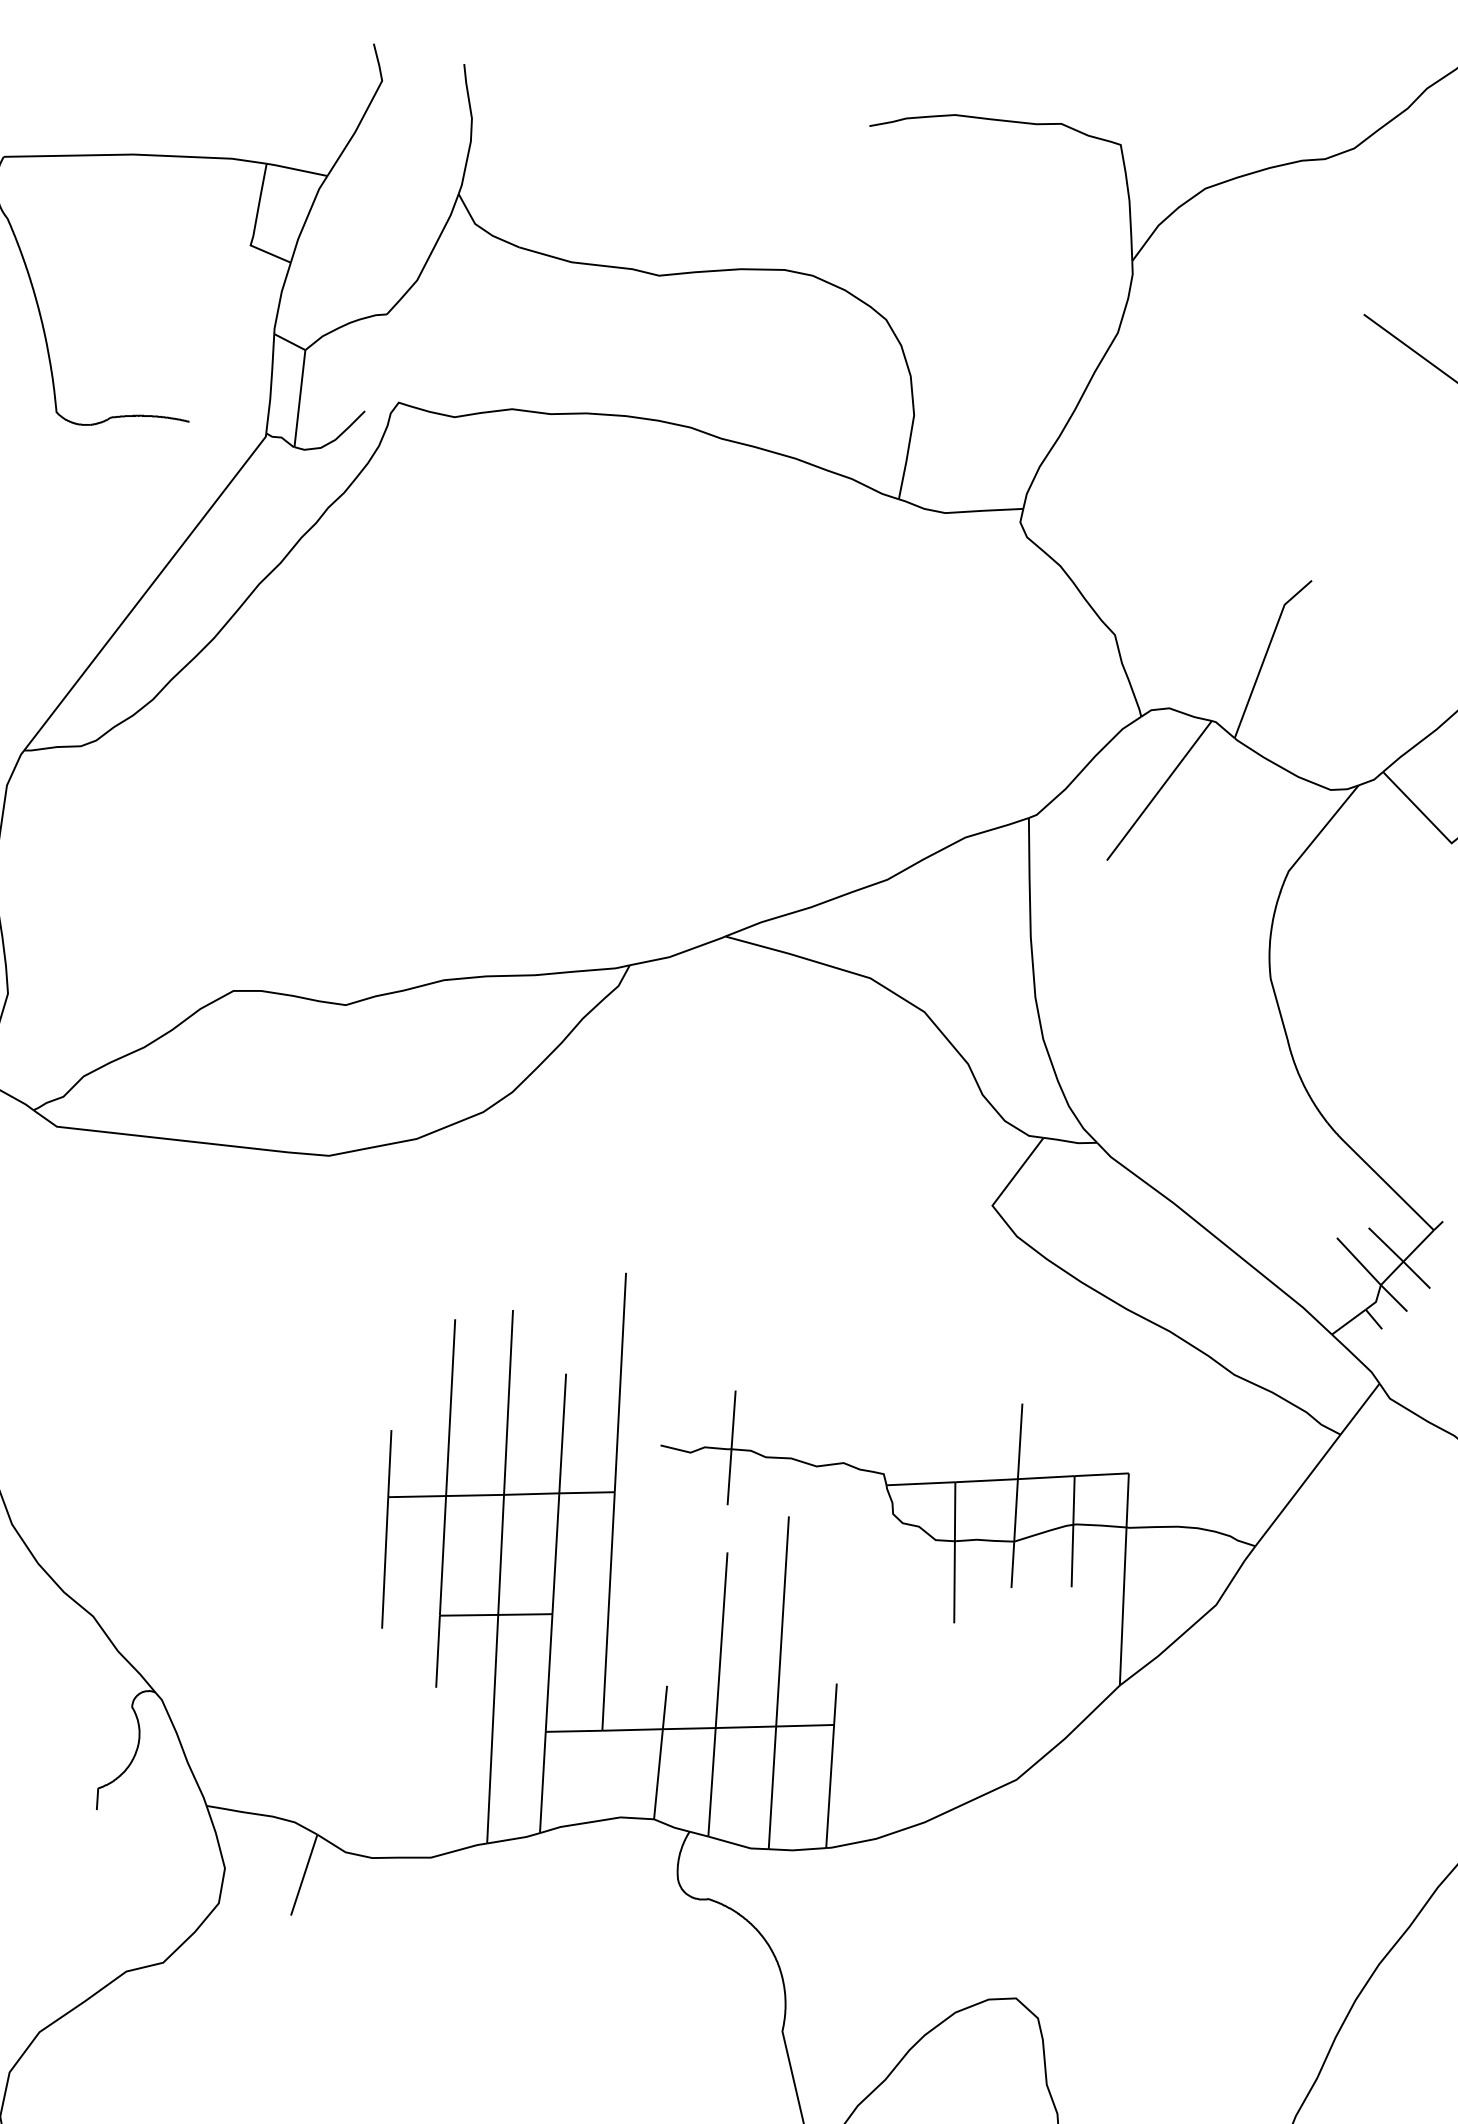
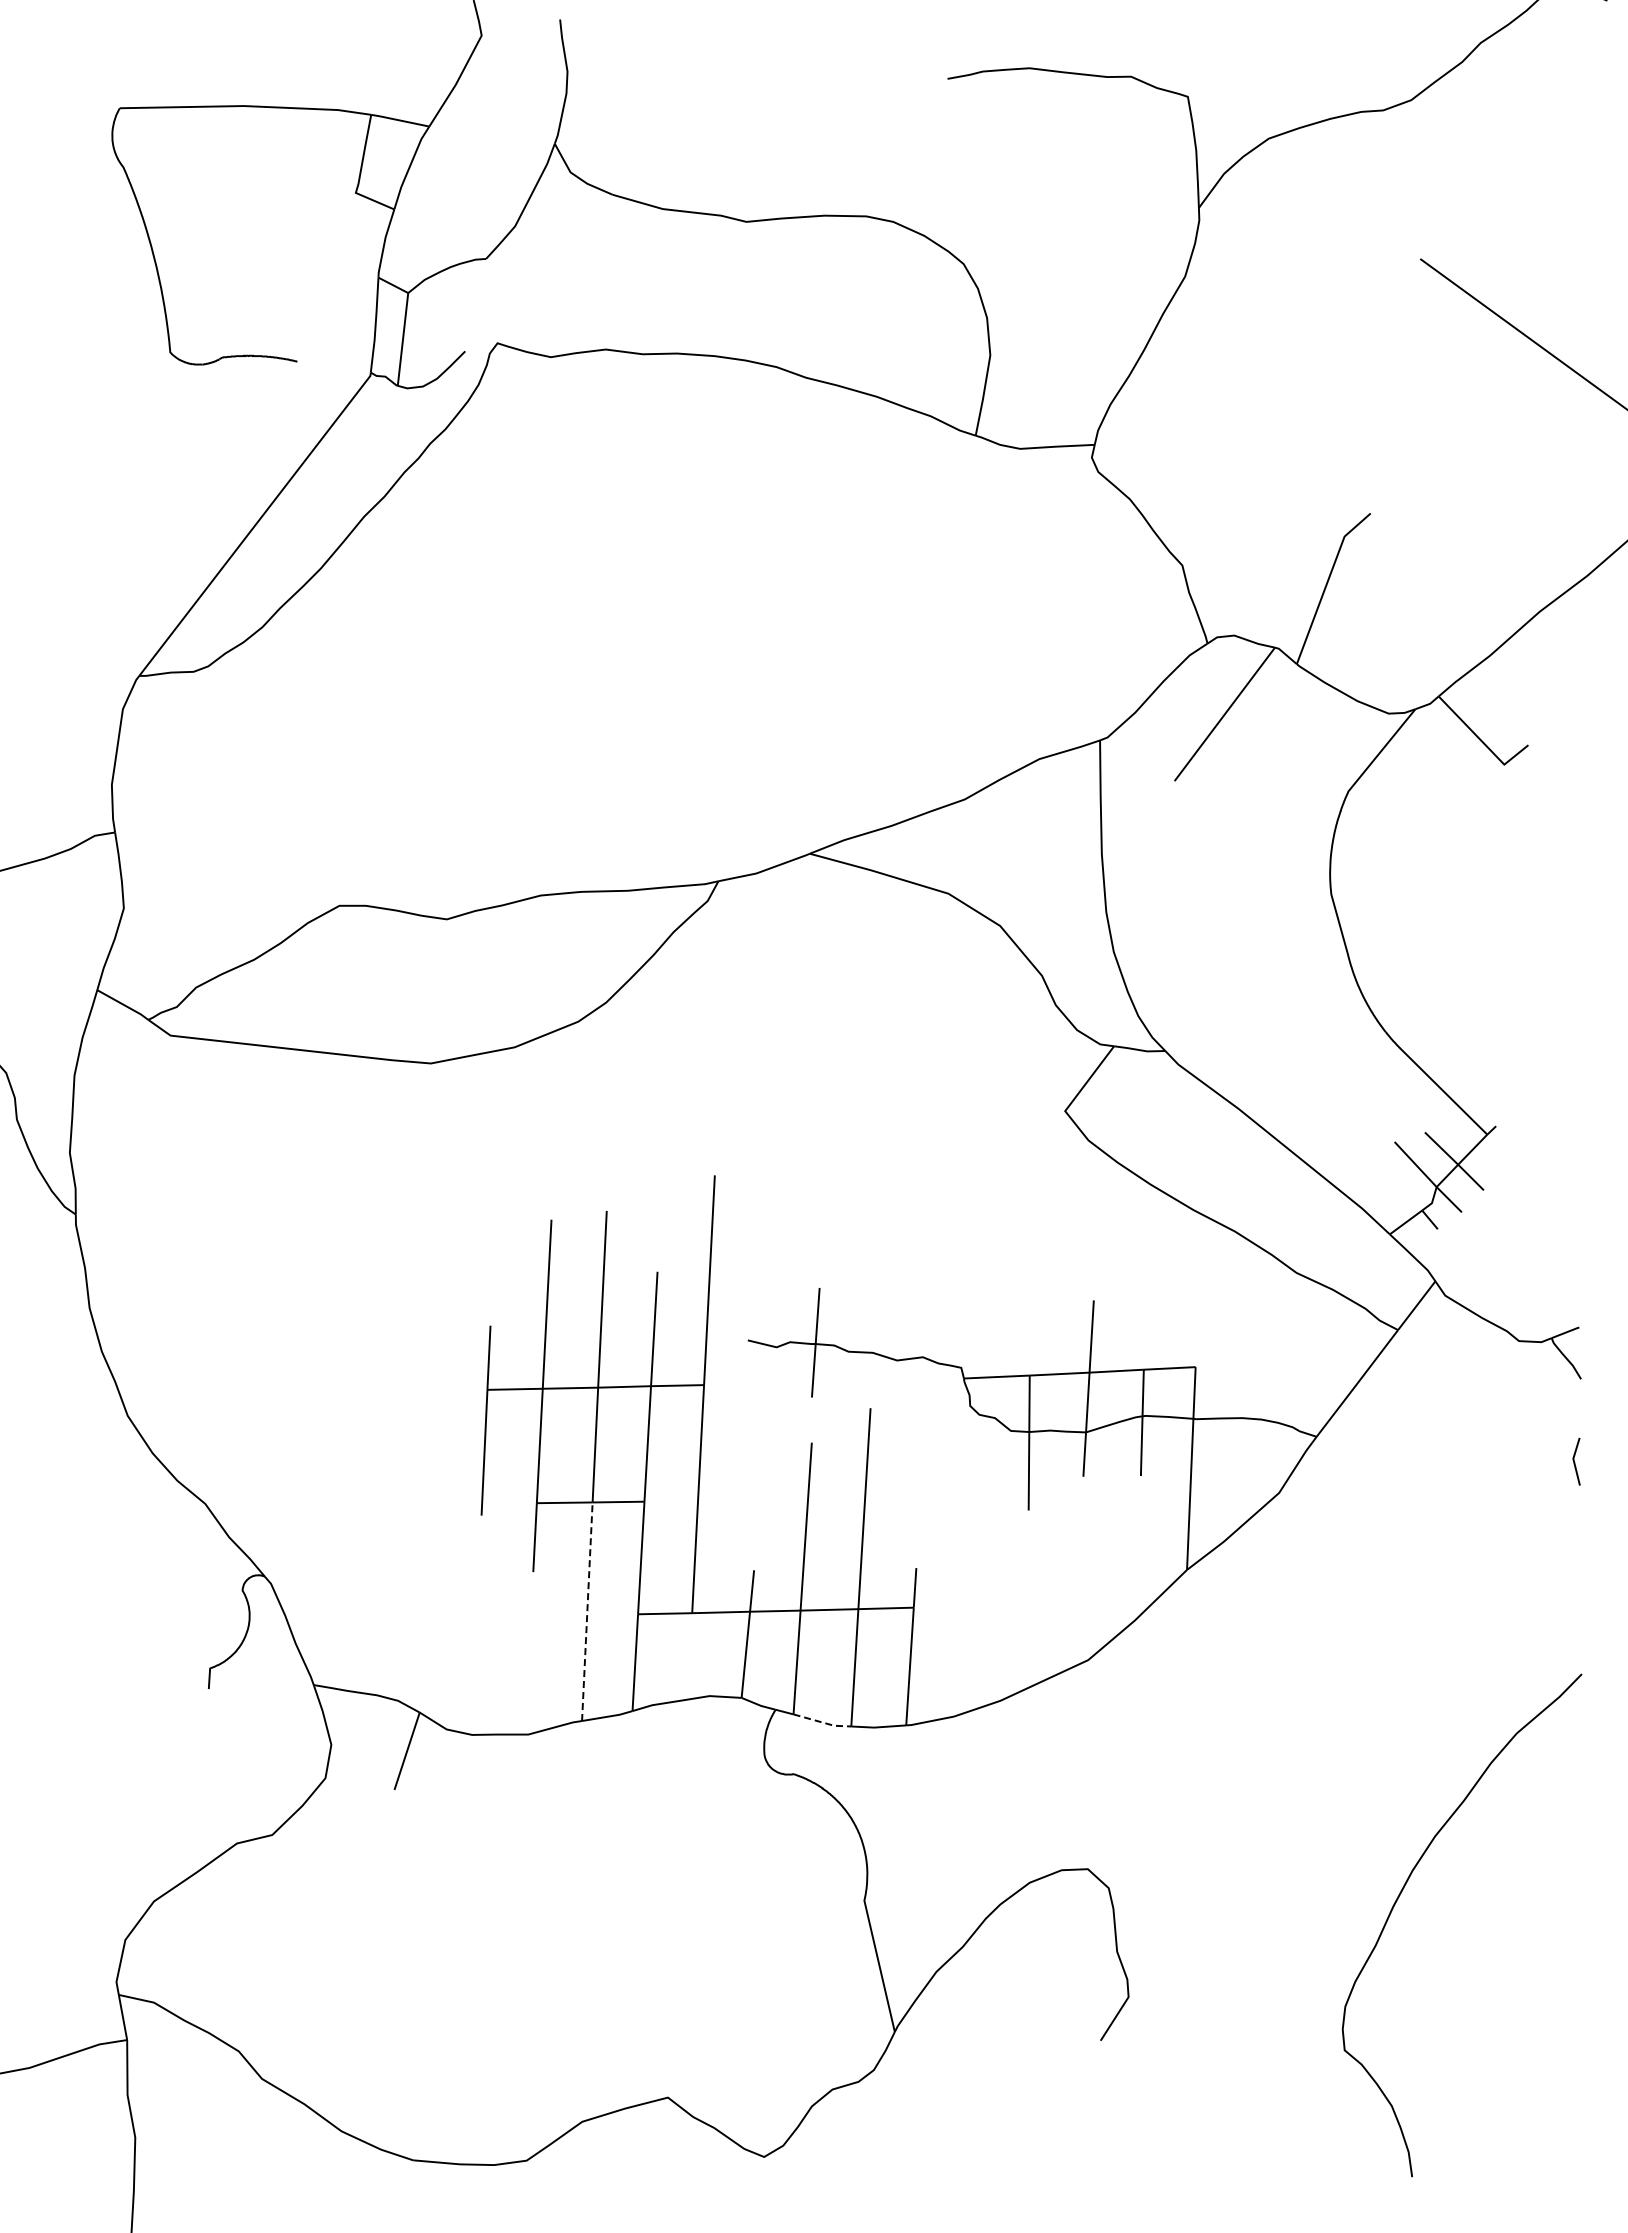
line: (492, 1728) -> (587, 1611), solid -> dashed
line: (738, 1845) -> (822, 1722), solid -> dashed

